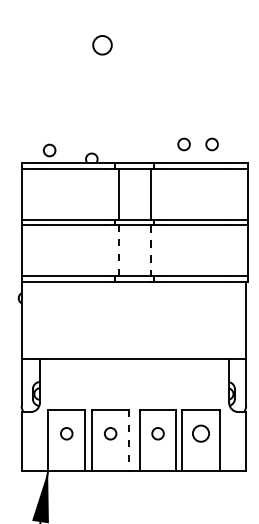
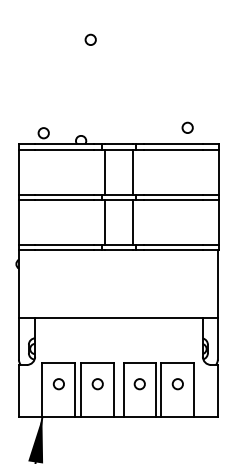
circle: (102, 44) -> (90, 39), size x0.62
circle: (183, 144) -> (162, 127), removed
line: (118, 250) -> (104, 221), dashed -> solid
line: (150, 250) -> (133, 221), dashed -> solid
circle: (200, 433) -> (177, 383), size x0.71
line: (129, 440) -> (114, 390), dashed -> solid

